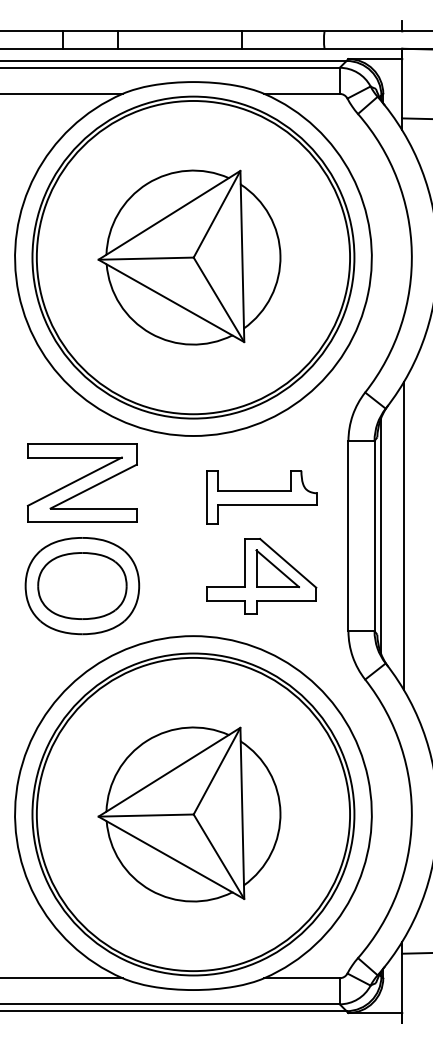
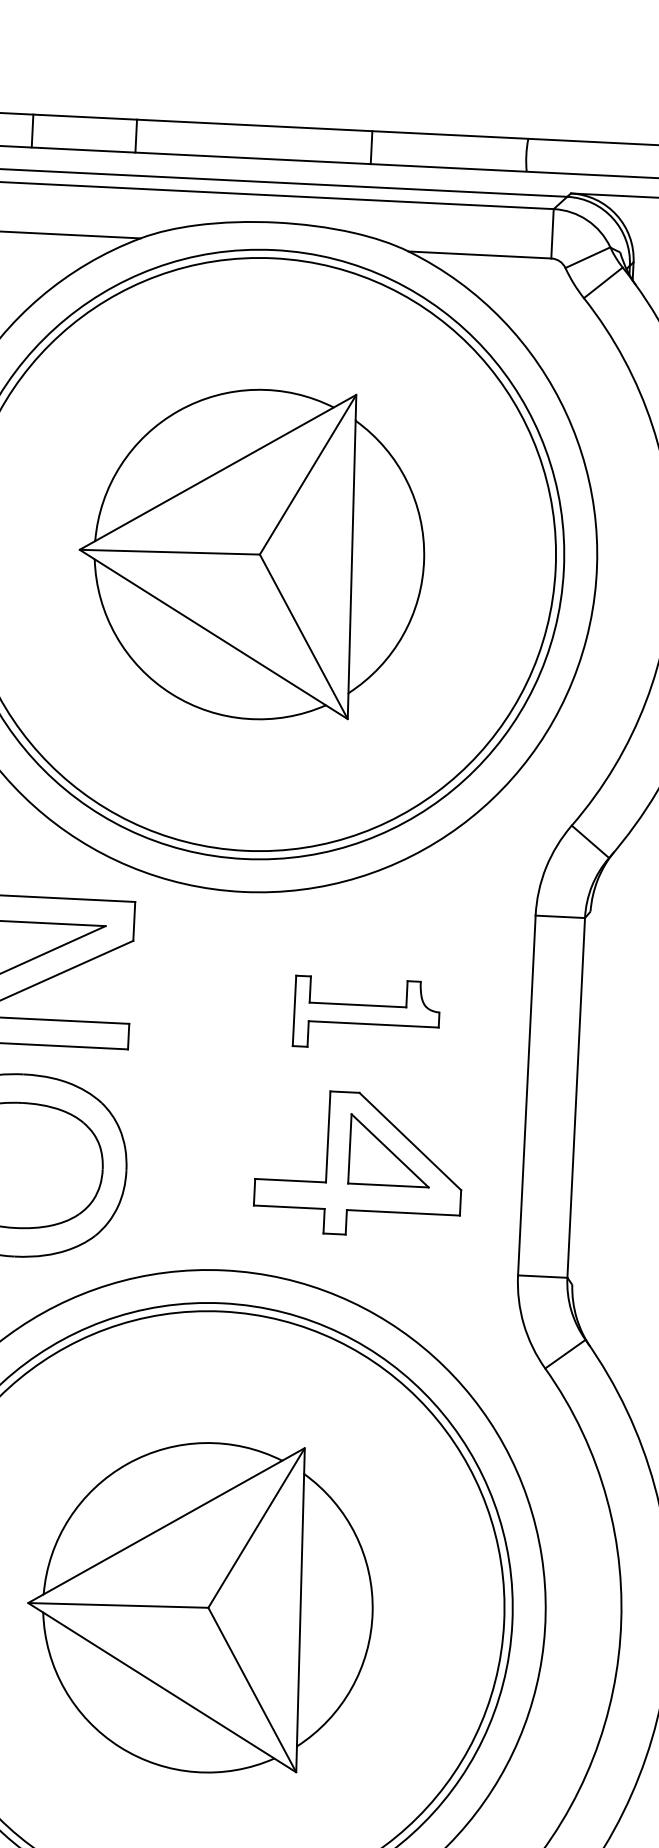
part: (261, 497) -> (365, 1014), size x0.7
line: (381, 535) -> (589, 1097), removed
line: (404, 535) -> (632, 1099), removed

